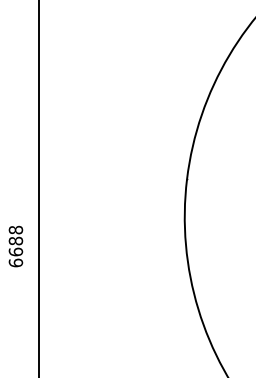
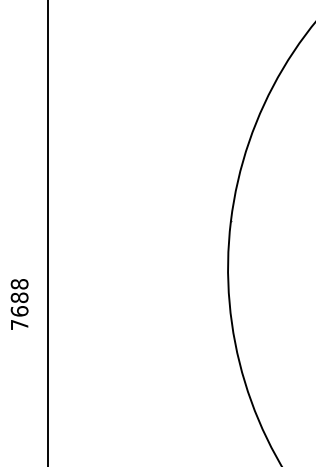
text: (15, 262) -> (19, 324), 6688 -> 7688

